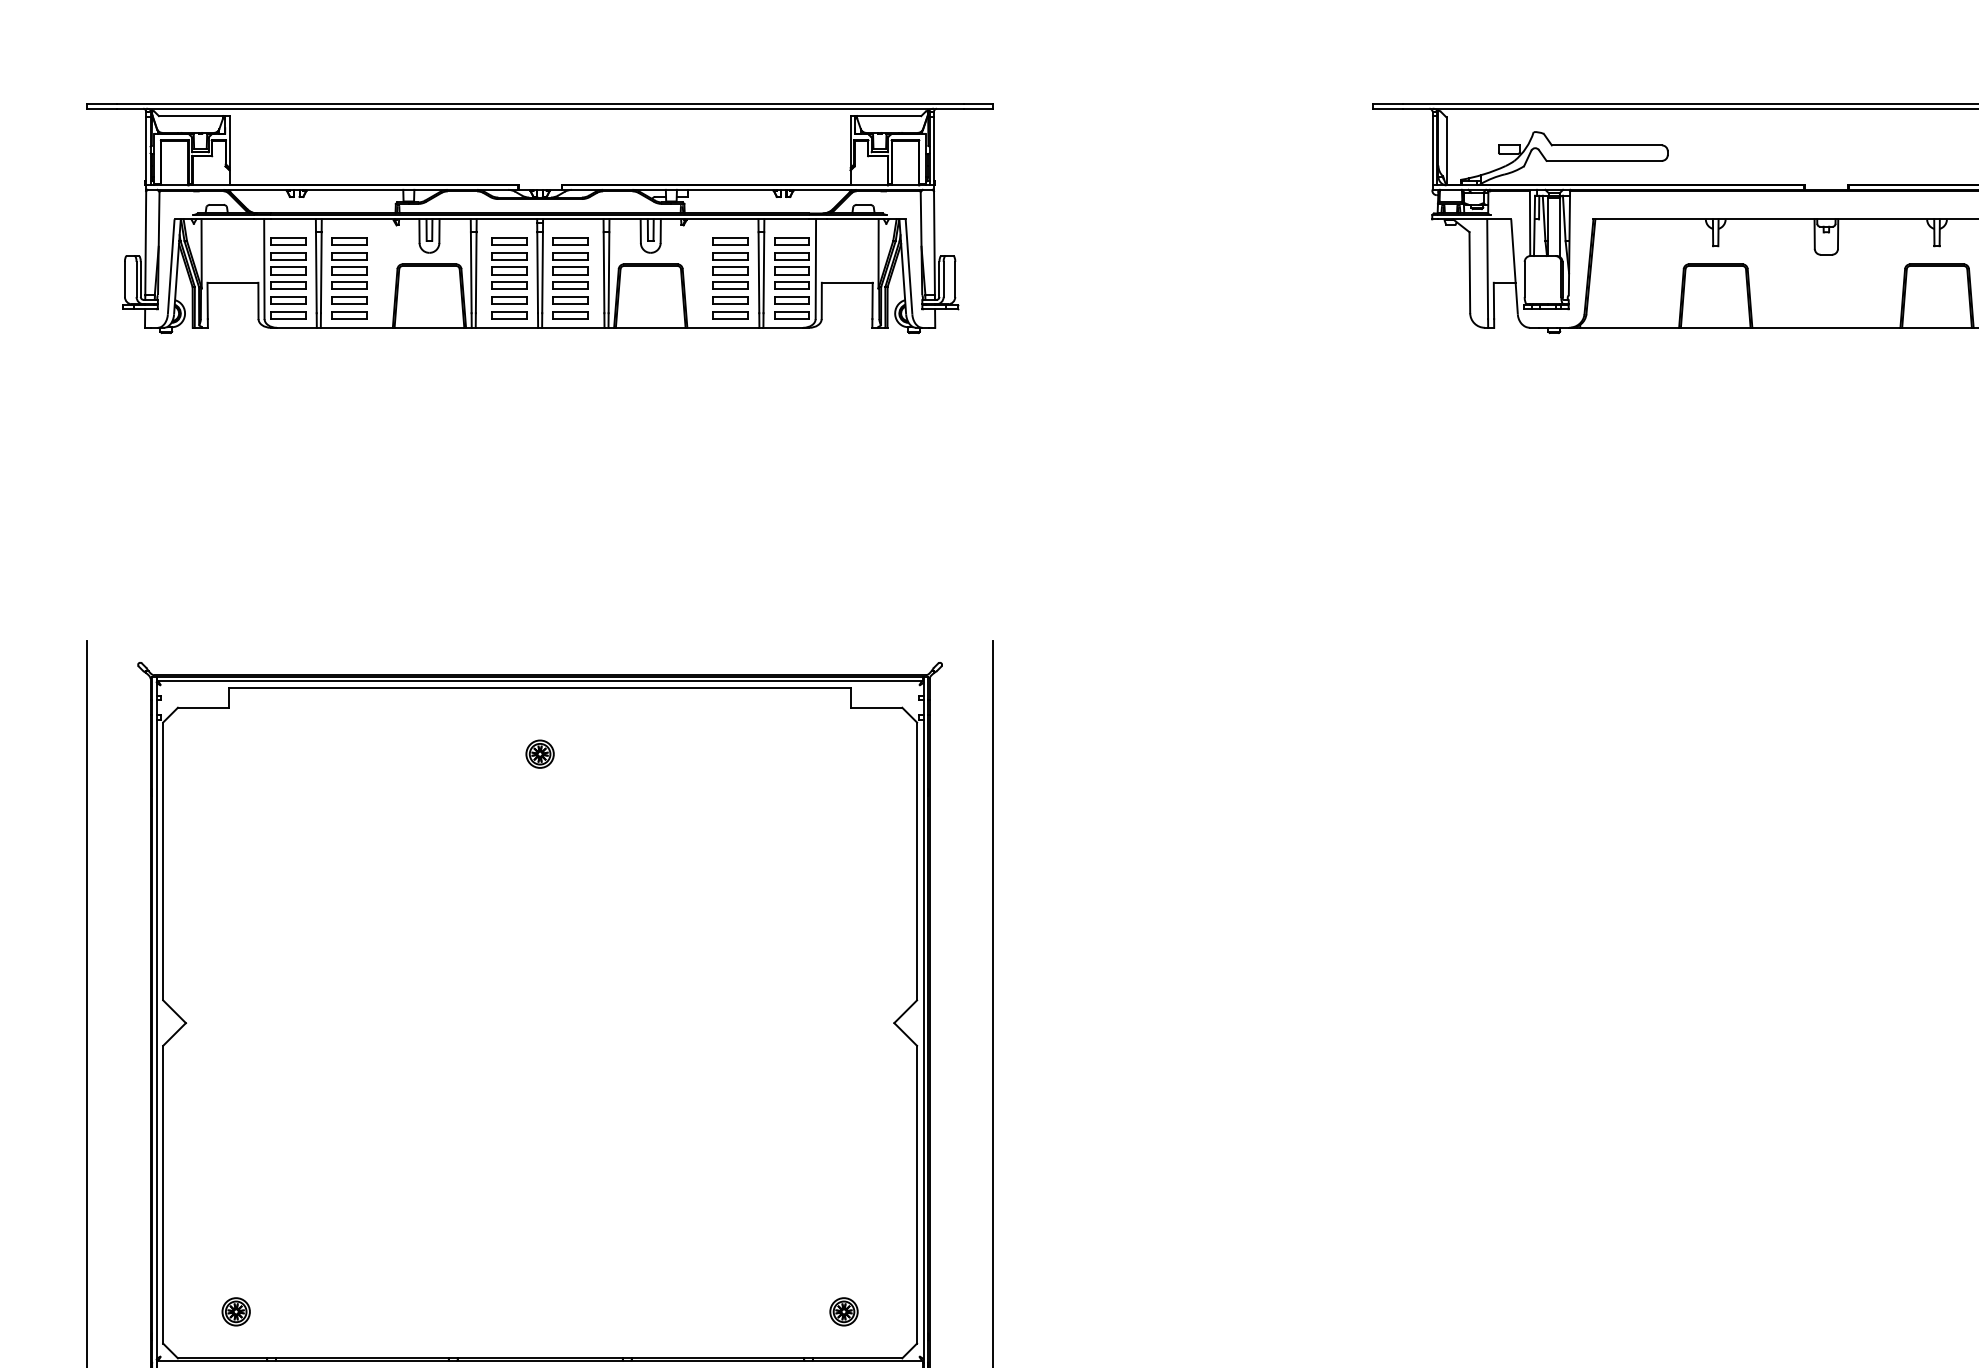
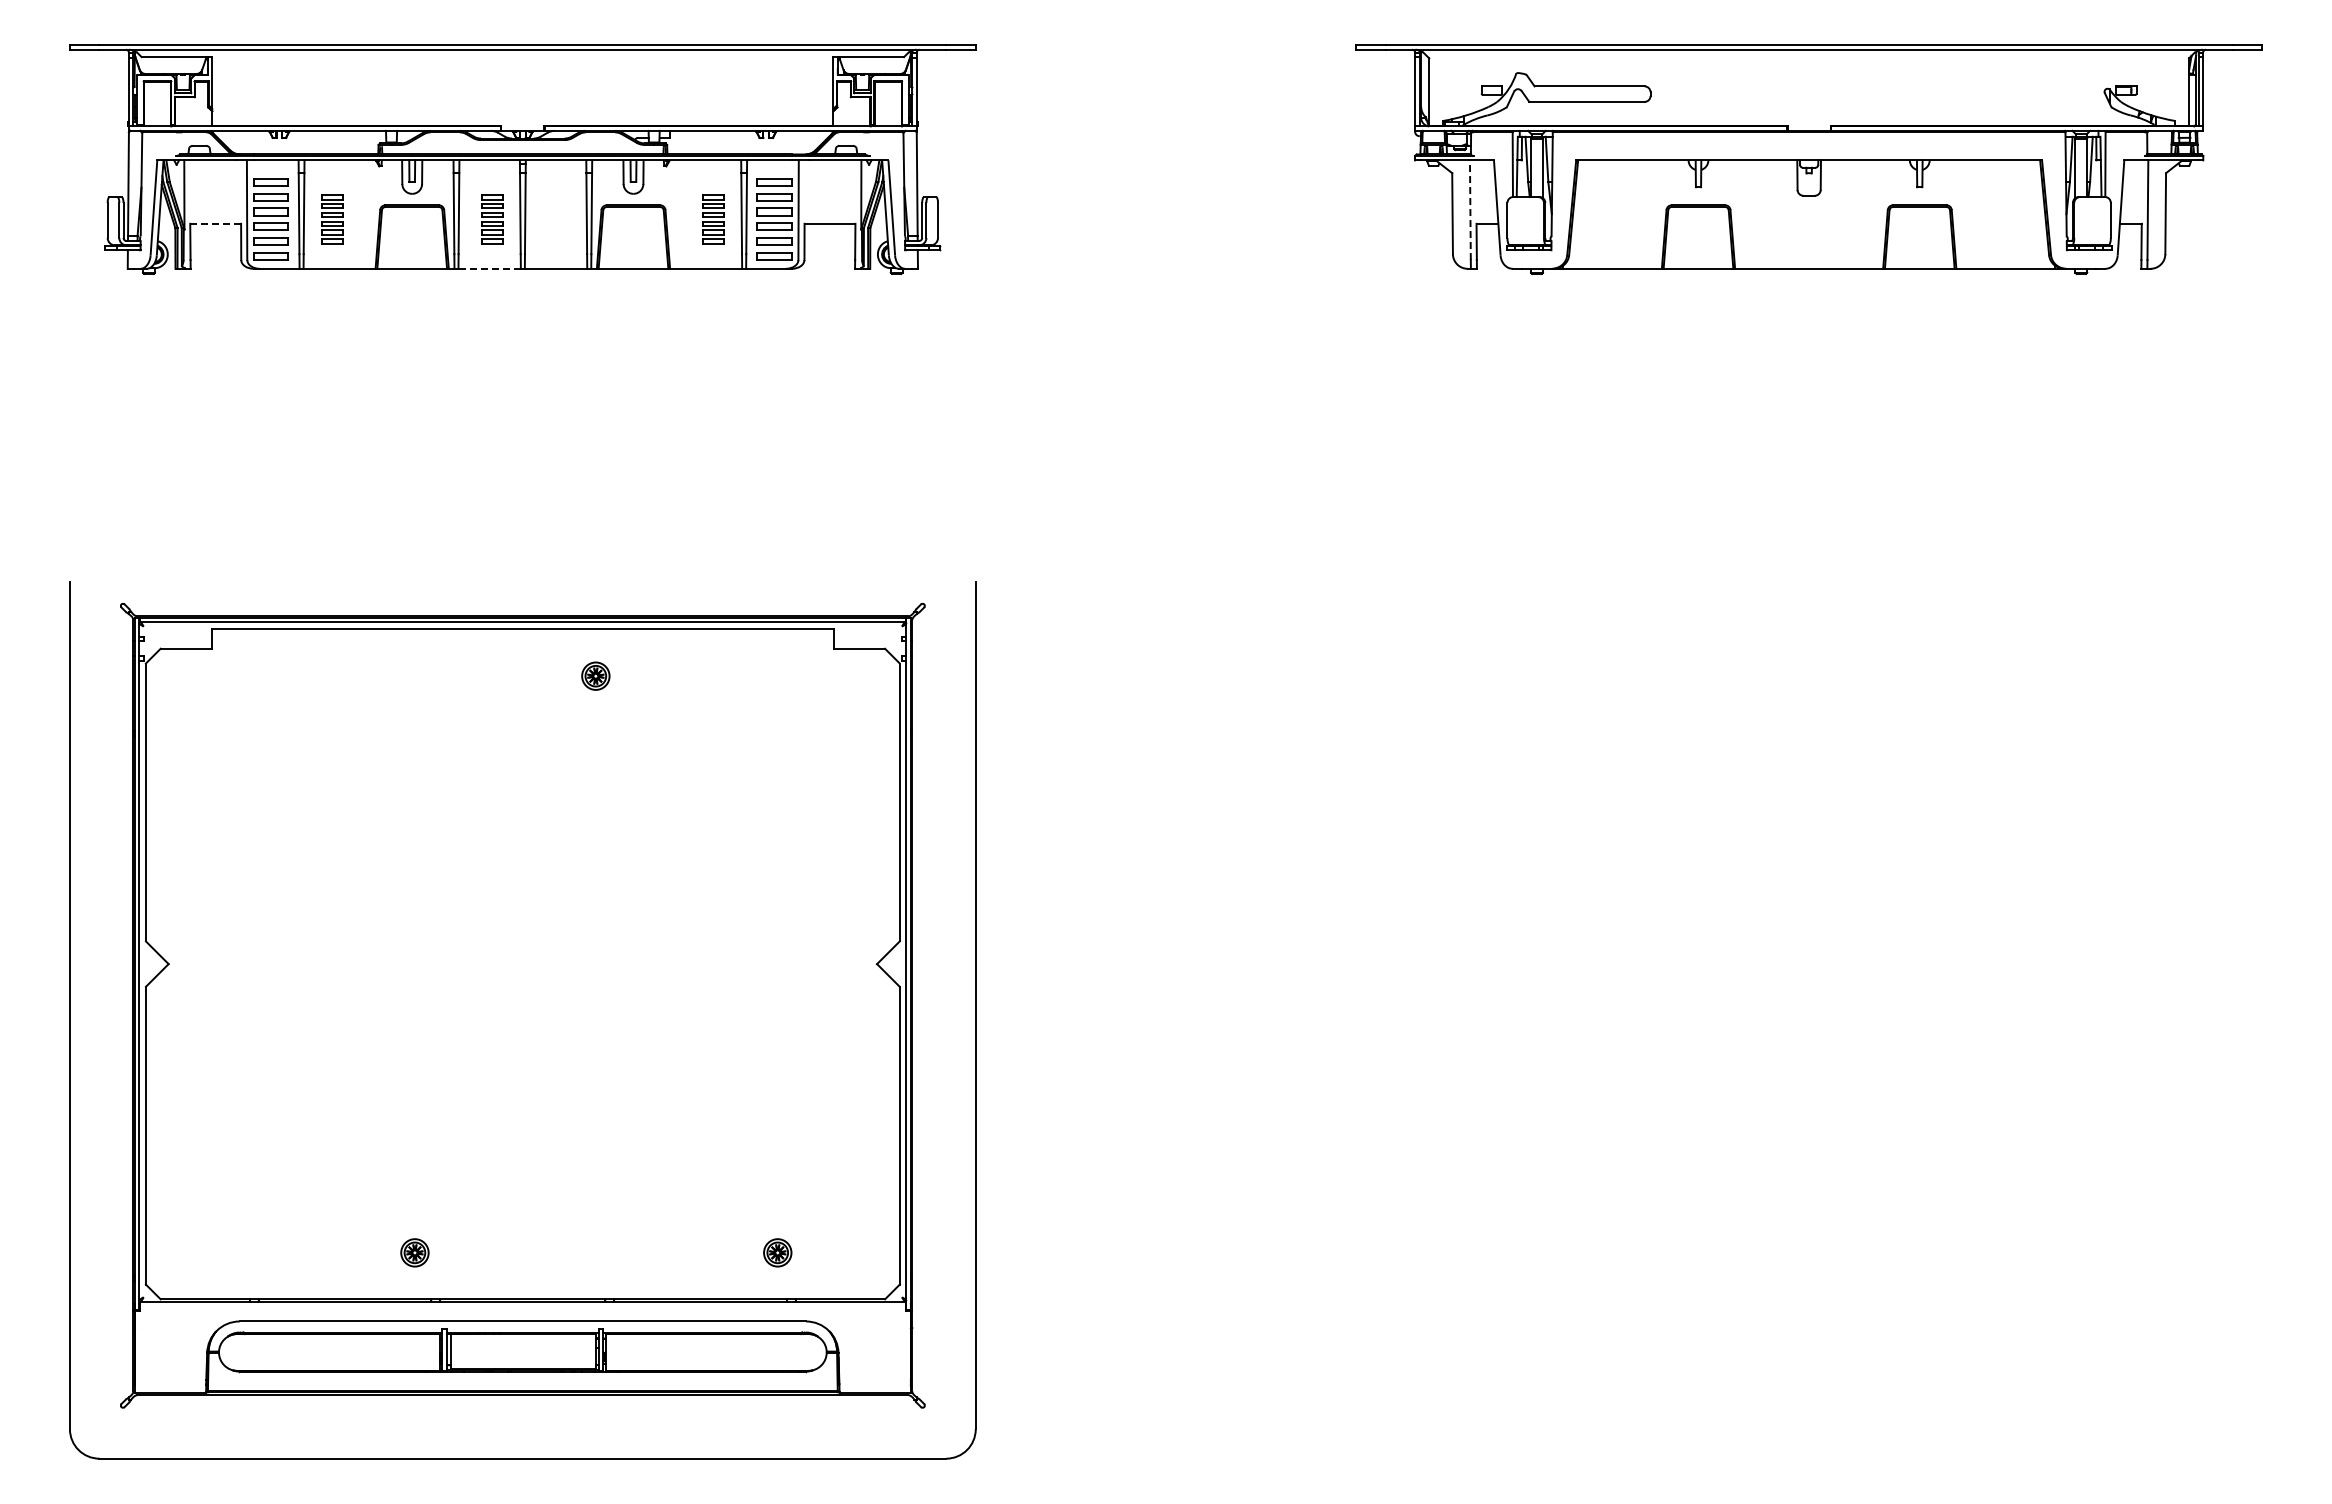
line: (1487, 269) -> (1470, 210), solid -> dashed
part: (349, 278) -> (332, 219), size x0.6
part: (509, 278) -> (492, 219), size x0.6
part: (570, 278) -> (553, 219), removed
part: (730, 278) -> (713, 219), size x0.6
line: (232, 282) -> (215, 223), solid -> dashed
line: (506, 327) -> (489, 268), solid -> dashed
part: (539, 753) -> (595, 675), moved
part: (235, 1311) -> (414, 1252), moved
part: (843, 1311) -> (777, 1252), moved

